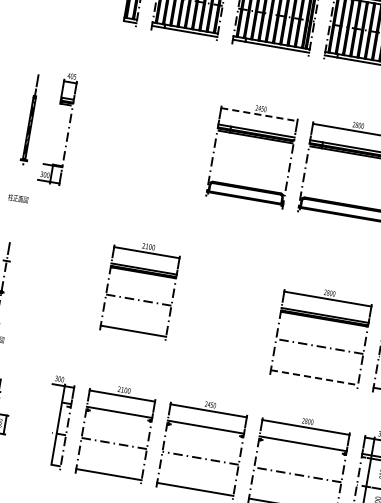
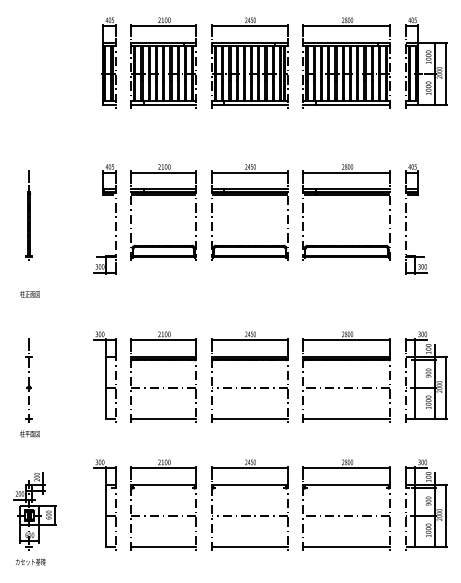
line: (259, 115) -> (250, 173), dashed -> solid
part: (168, 122) -> (163, 195), added
part: (68, 128) -> (115, 217), moved
part: (78, 293) -> (104, 376), added
part: (138, 299) -> (163, 387), moved
part: (222, 329) -> (249, 387), added
line: (315, 377) -> (347, 418), dashed -> solid

